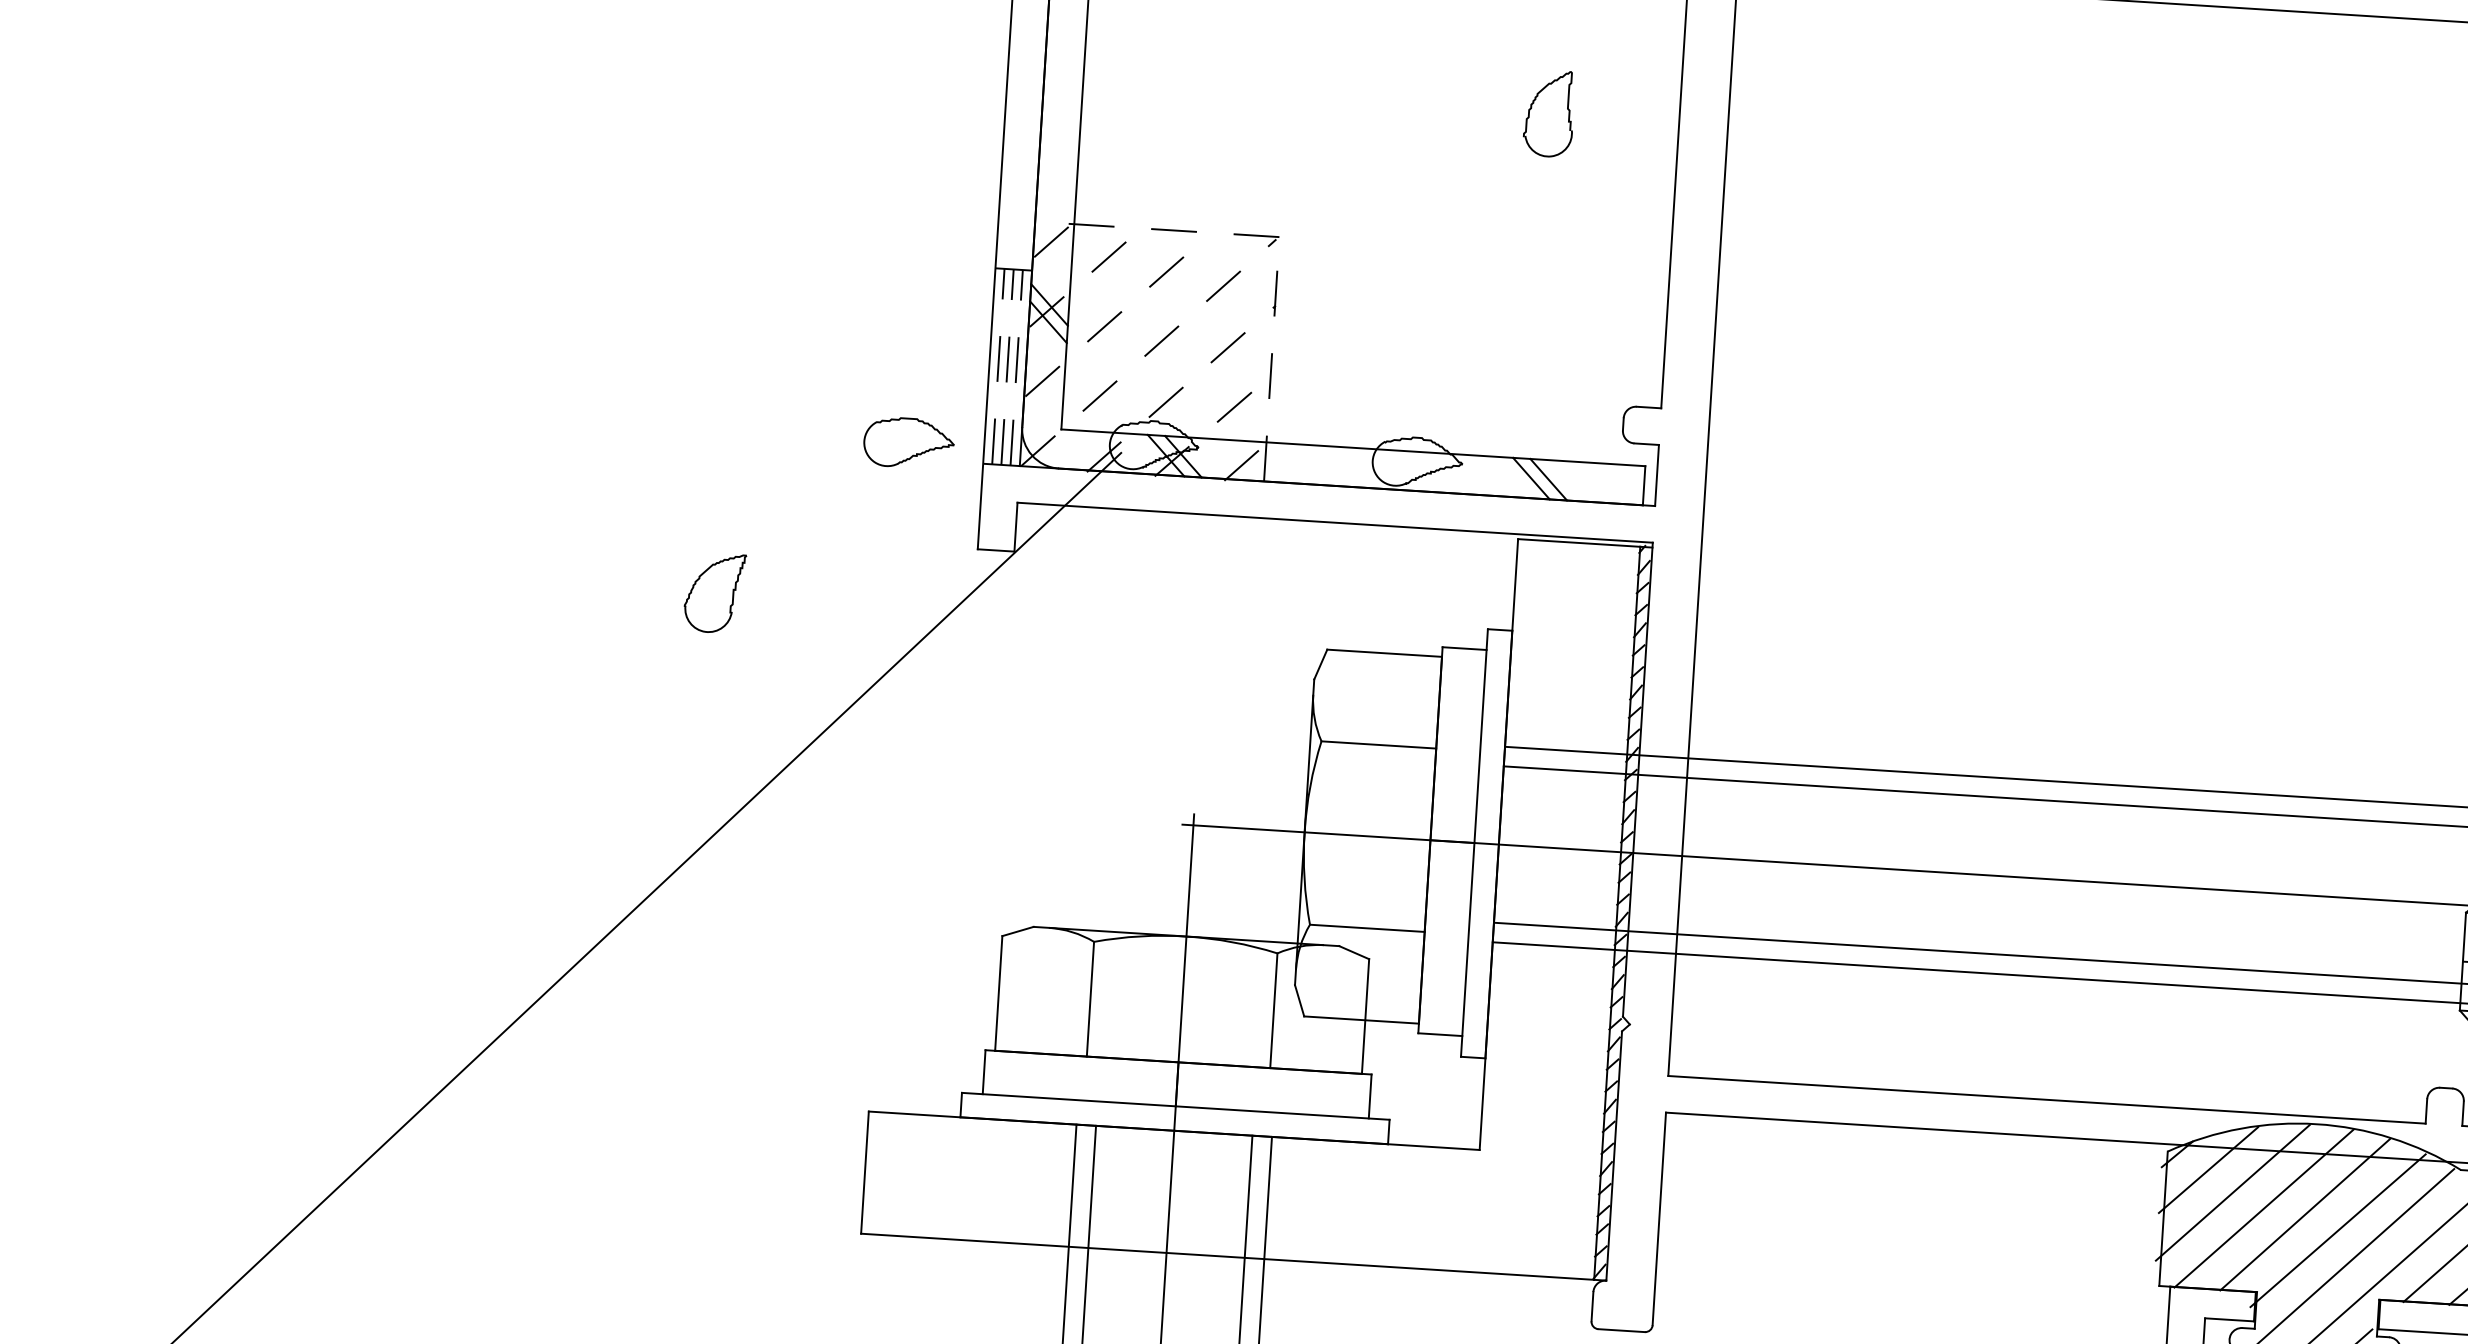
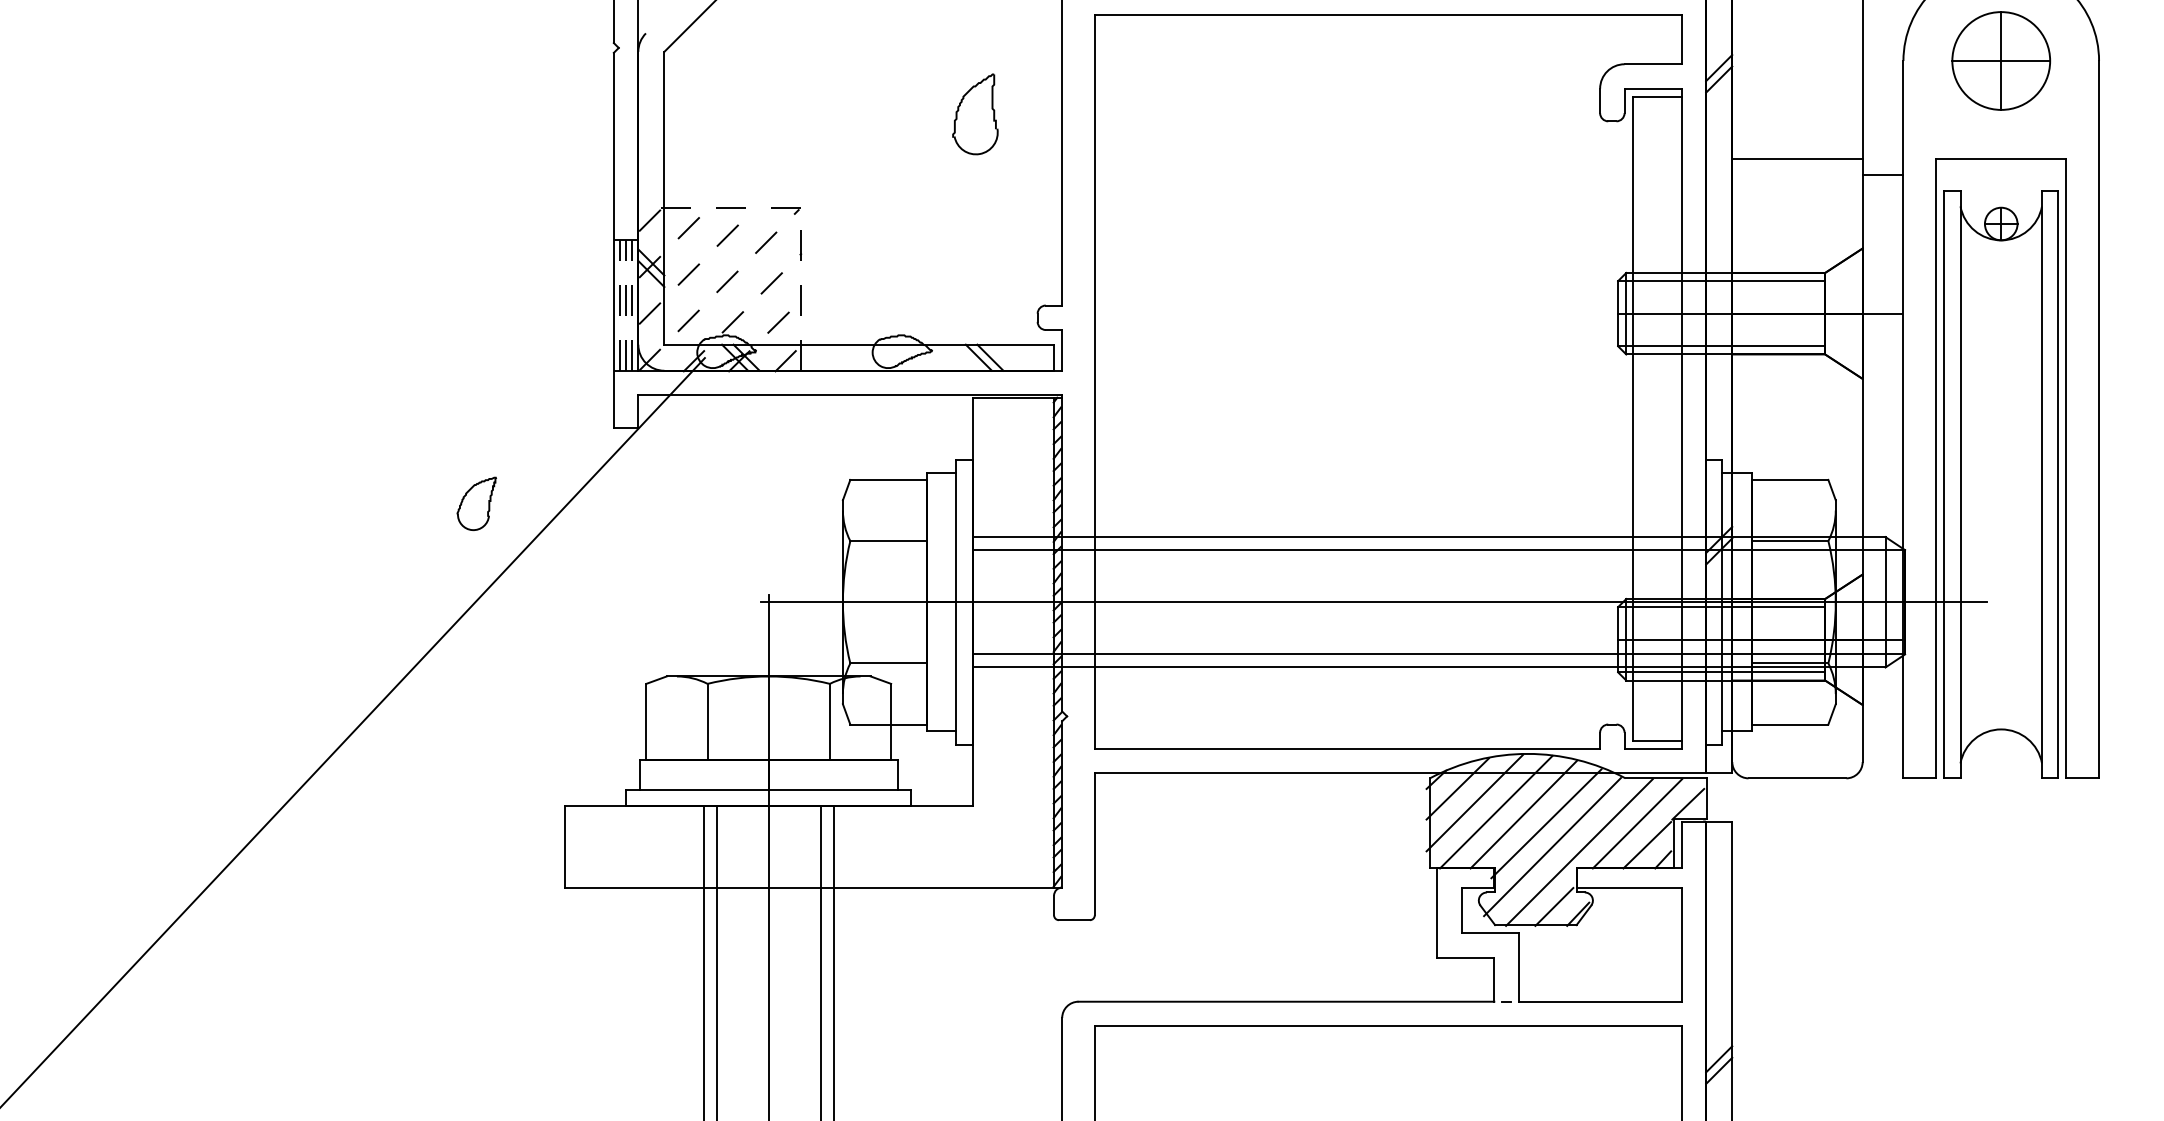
part: (1549, 113) -> (975, 114), size x1.4
part: (908, 443) -> (563, 360), removed
part: (714, 592) -> (476, 503), moved

